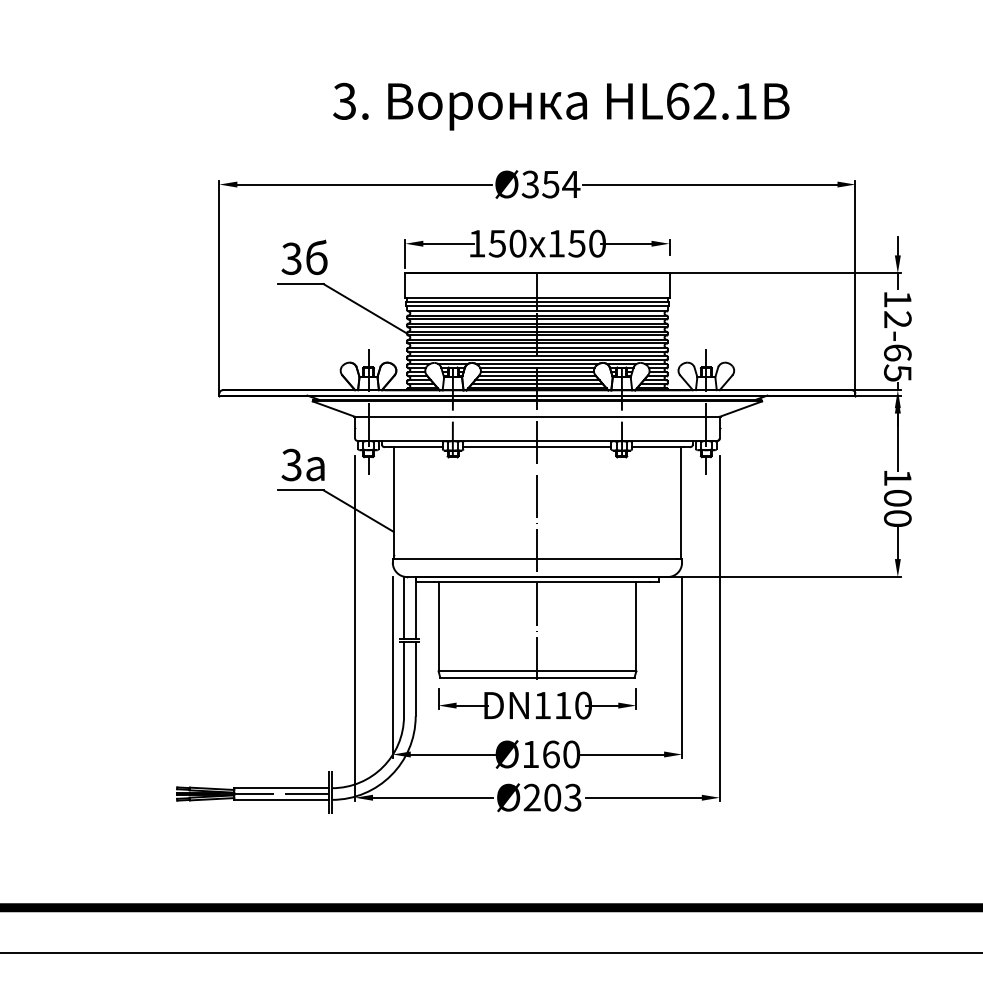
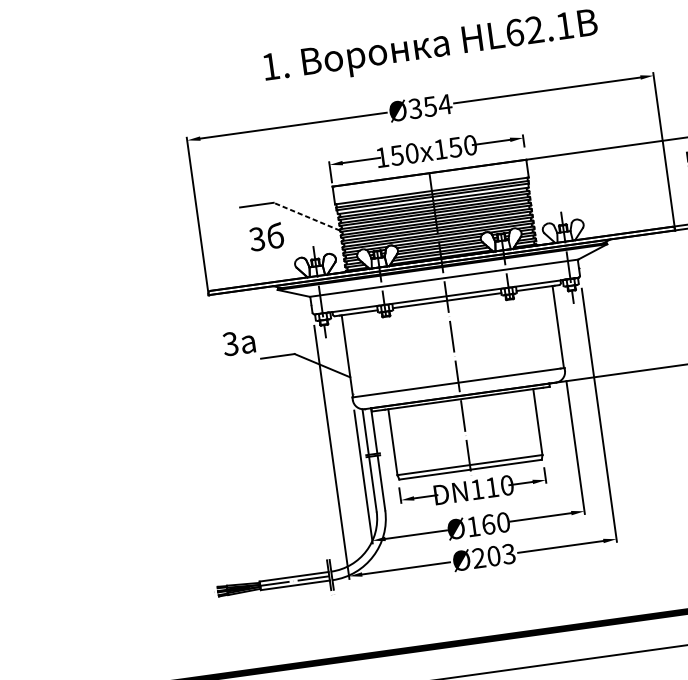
text: (344, 100) -> (270, 66), 3. -> 1.
text: (304, 256) -> (266, 236), moved
line: (365, 308) -> (306, 216), solid -> dashed
text: (302, 464) -> (238, 342), moved

